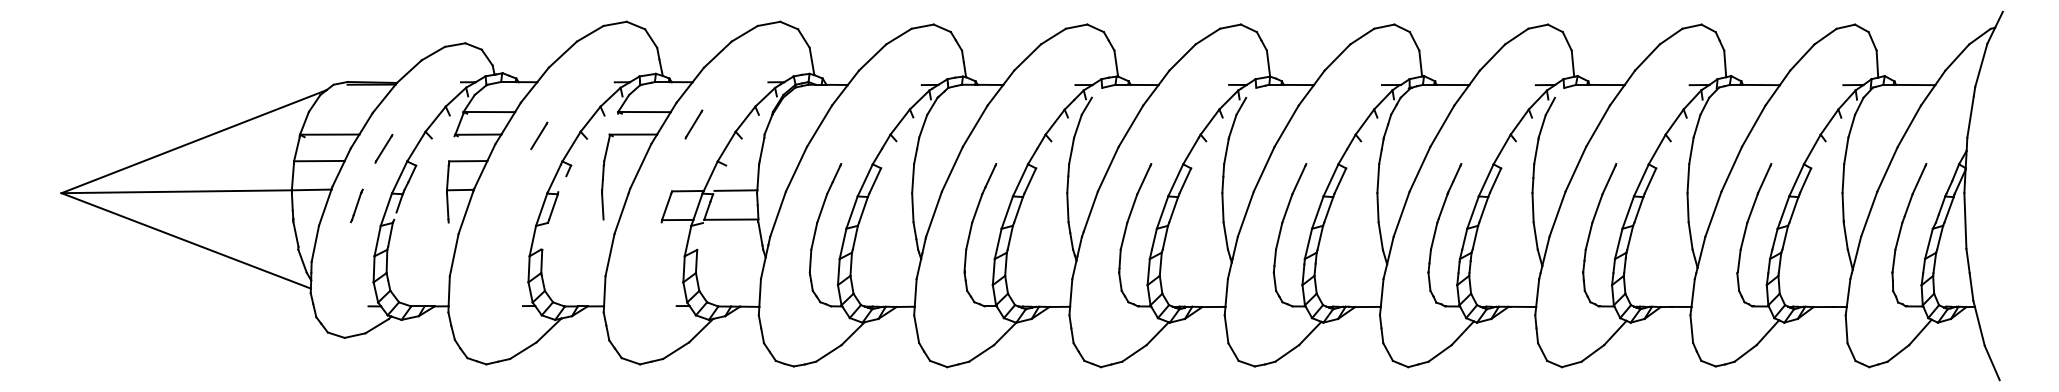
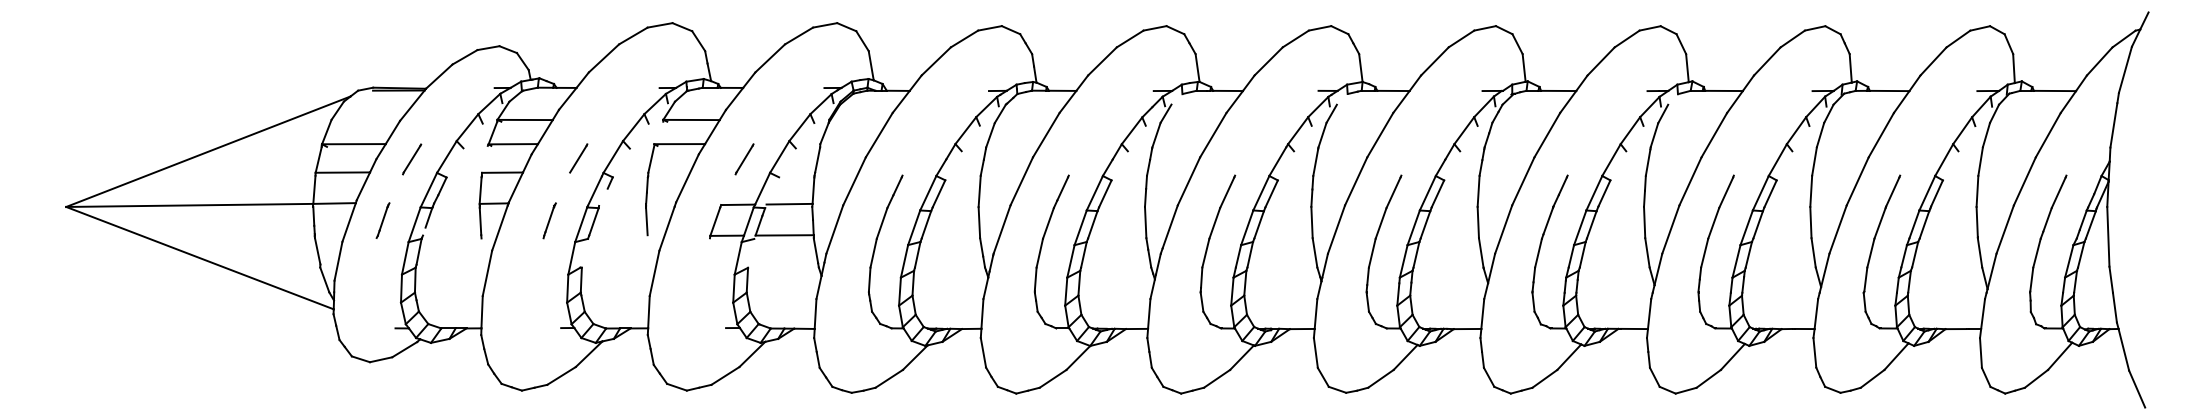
line: (693, 124) -> (744, 159), moved
line: (539, 135) -> (578, 158), moved
line: (512, 205) -> (549, 220), added

